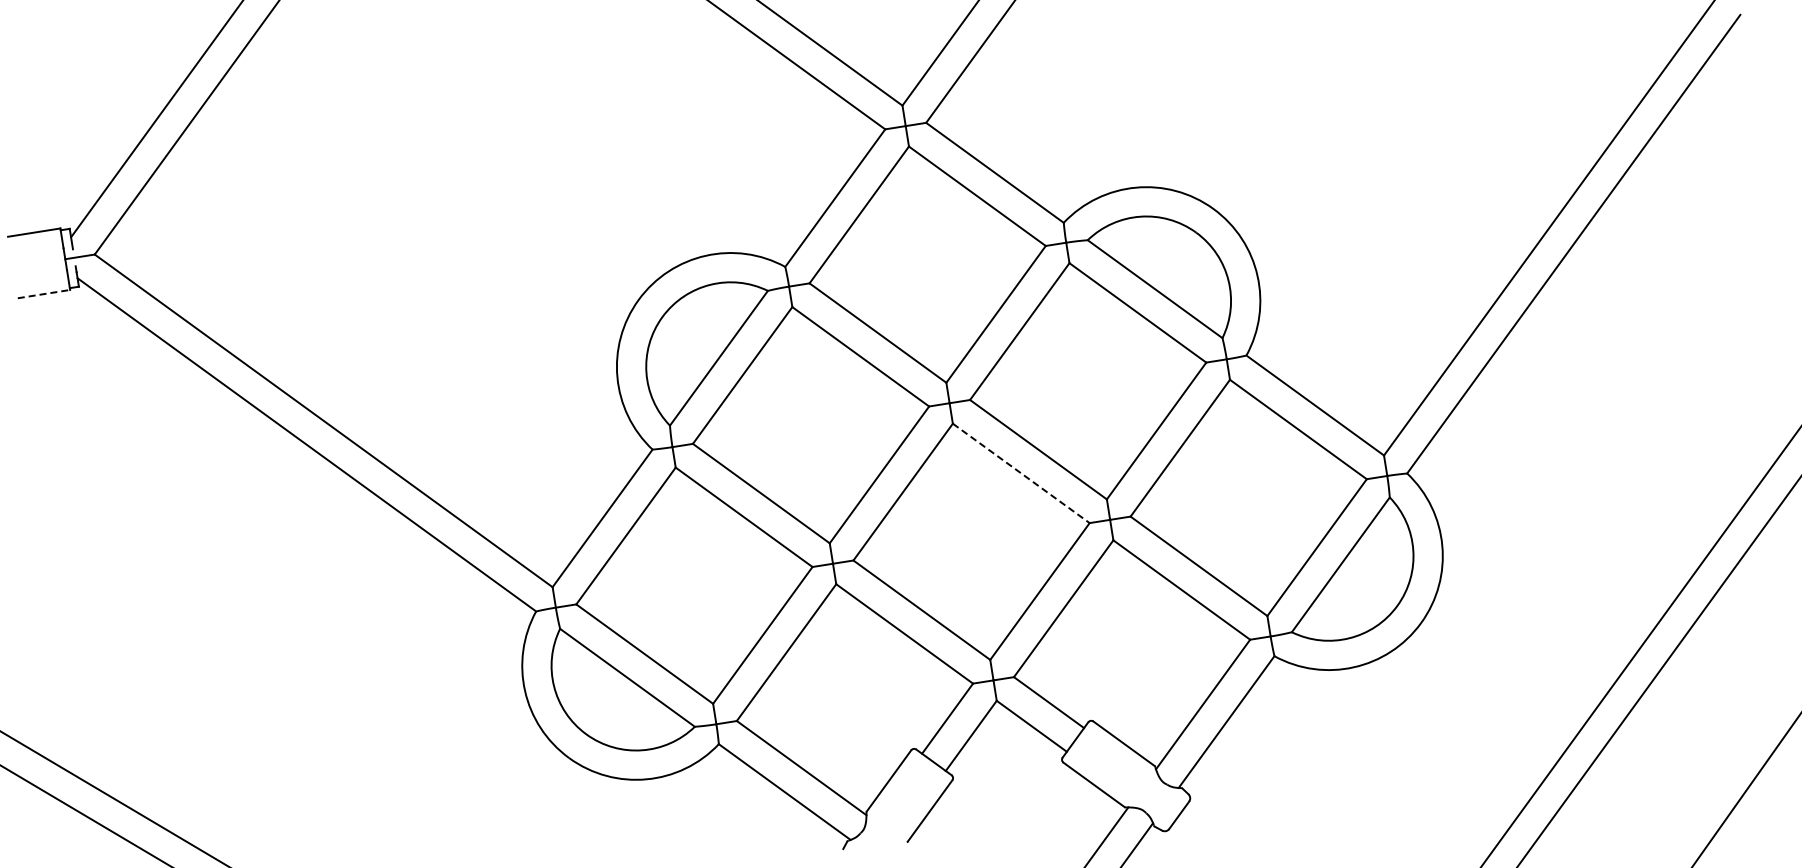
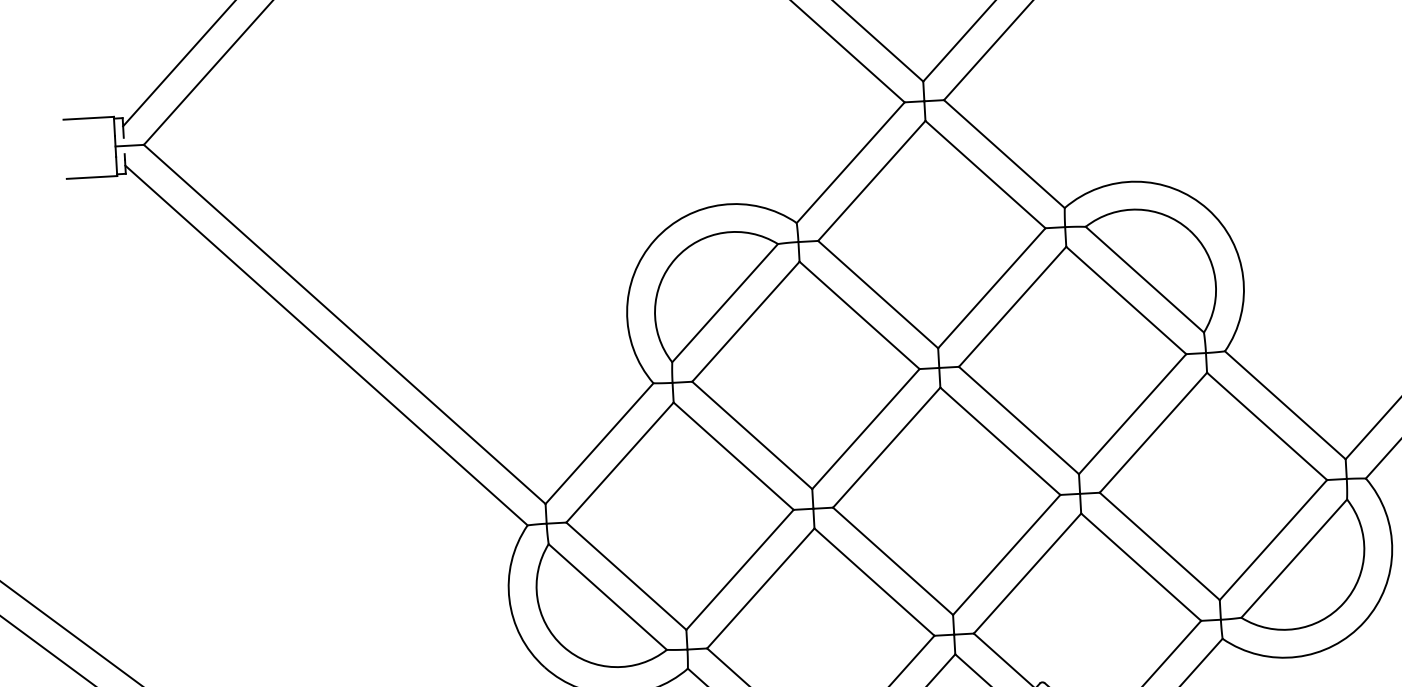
line: (44, 294) -> (92, 177), dashed -> solid
line: (1021, 473) -> (1000, 441), dashed -> solid

